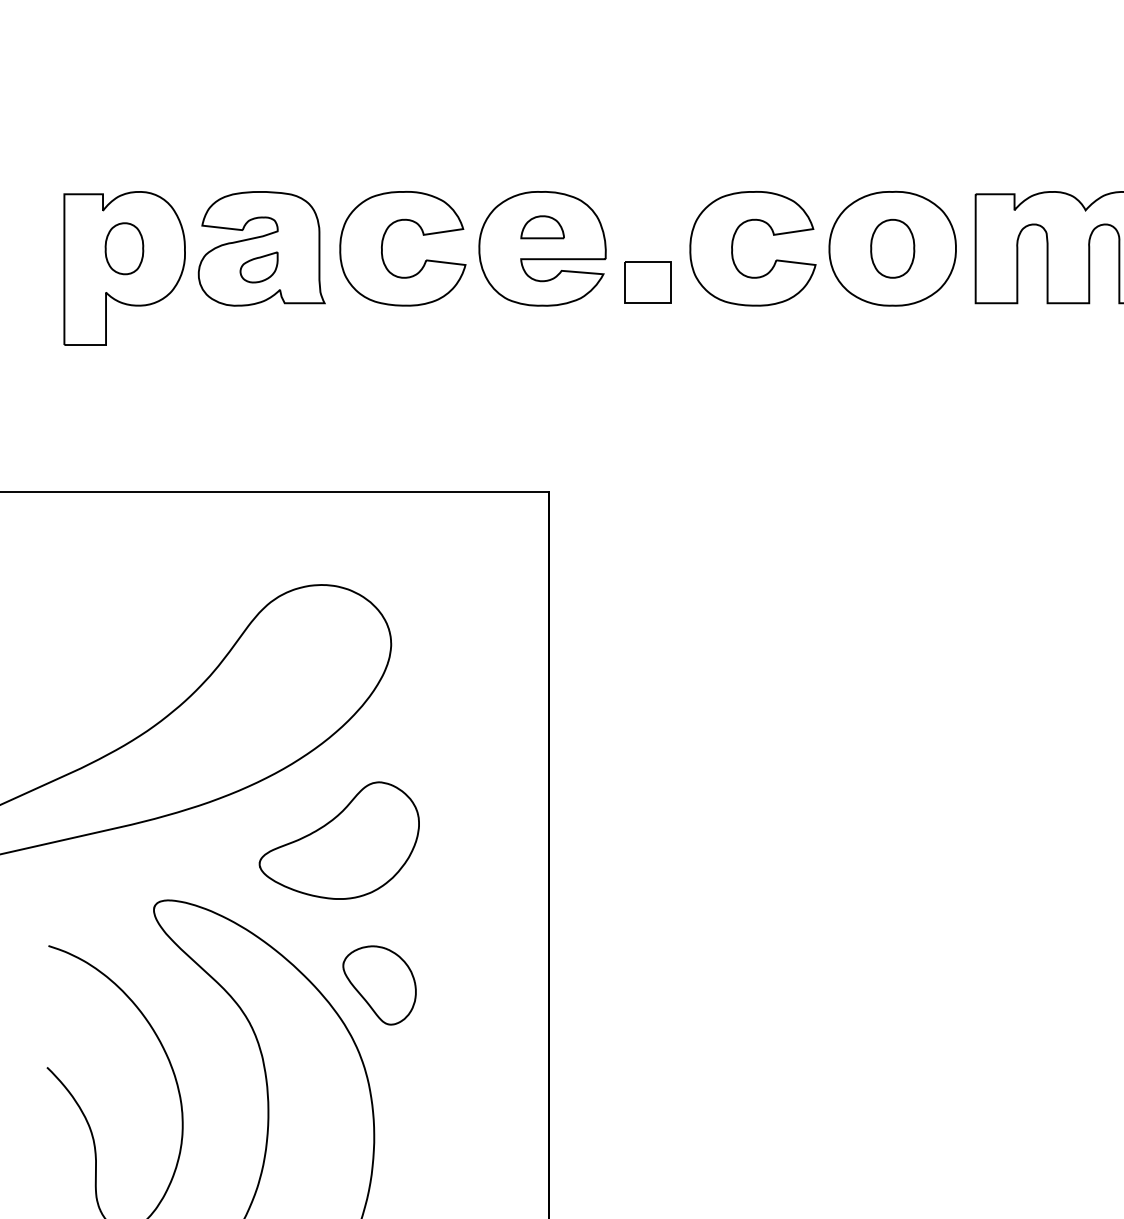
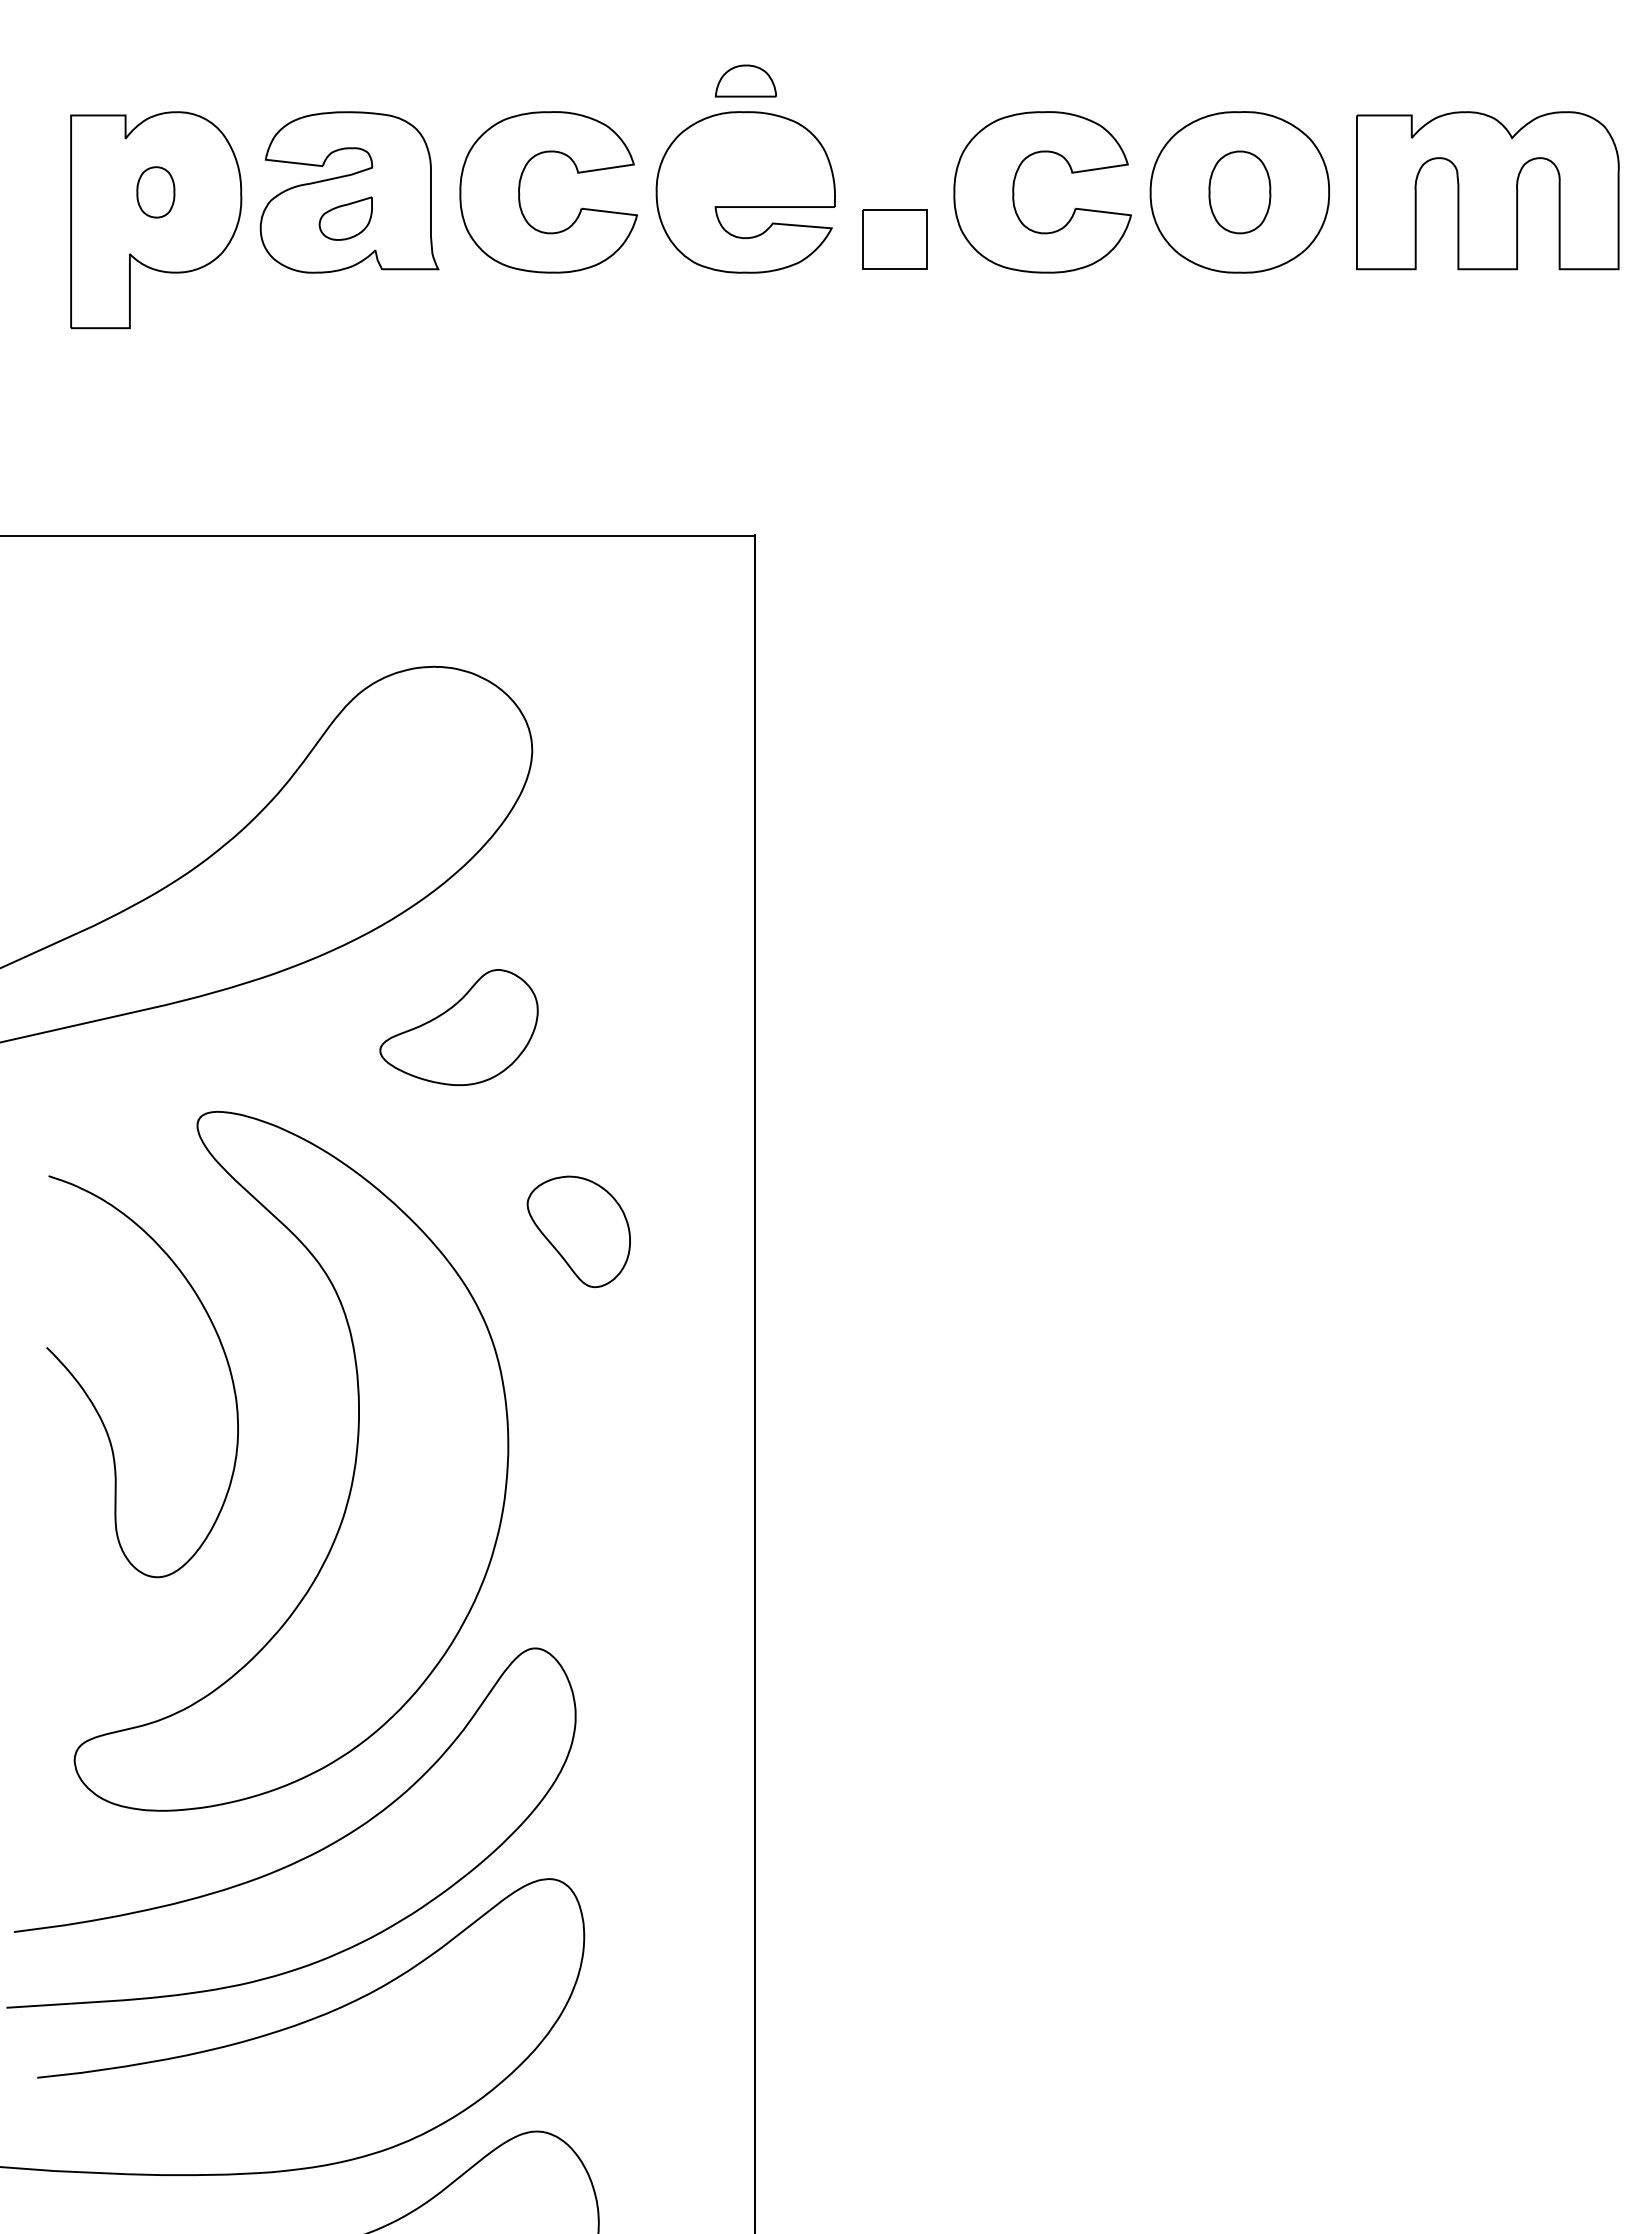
part: (542, 226) -> (745, 80), moved
part: (124, 248) -> (155, 192), size x0.7
part: (338, 840) -> (458, 1027), size x0.7
part: (379, 985) -> (578, 1231), moved

